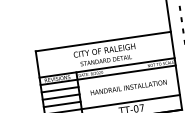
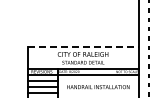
line: (103, 42) -> (83, 47), solid -> dashed

